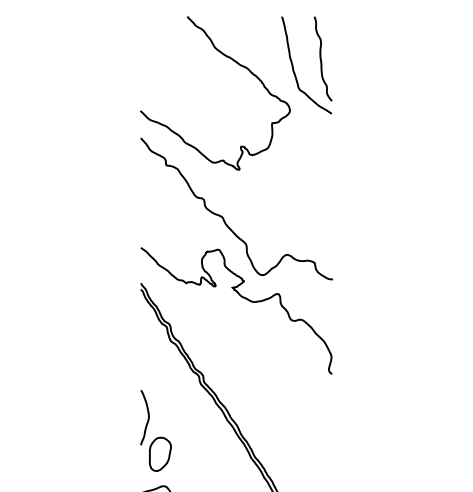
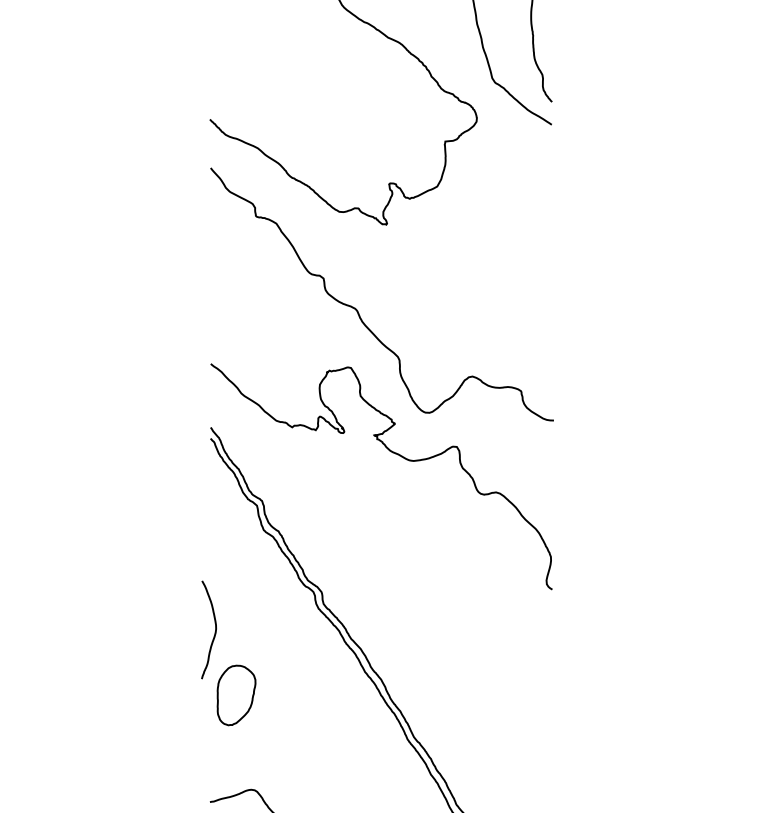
part: (156, 437) -> (229, 665), moved

